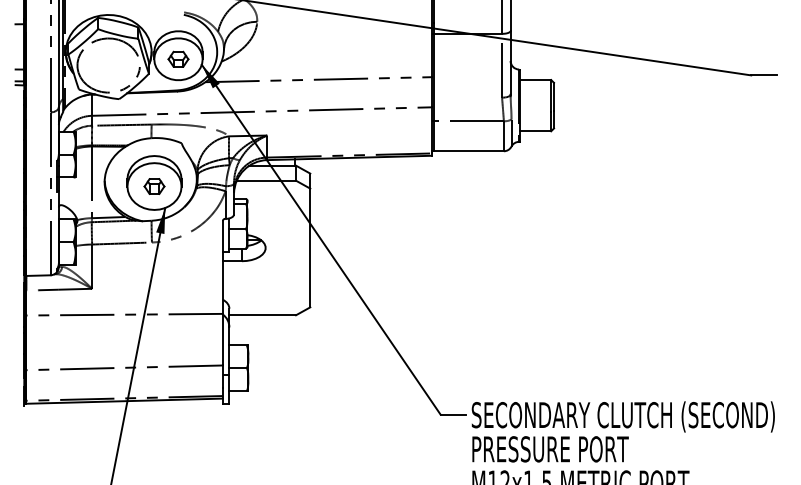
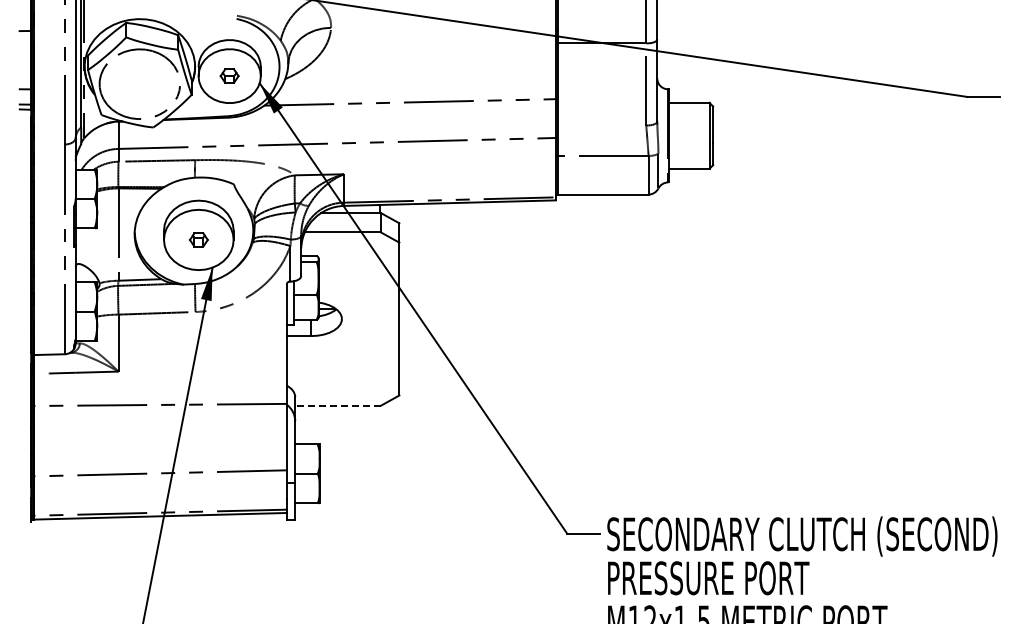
part: (178, 58) -> (229, 75), size x0.7
part: (154, 186) -> (198, 239), size x0.7
line: (263, 315) -> (338, 405), solid -> dashed

